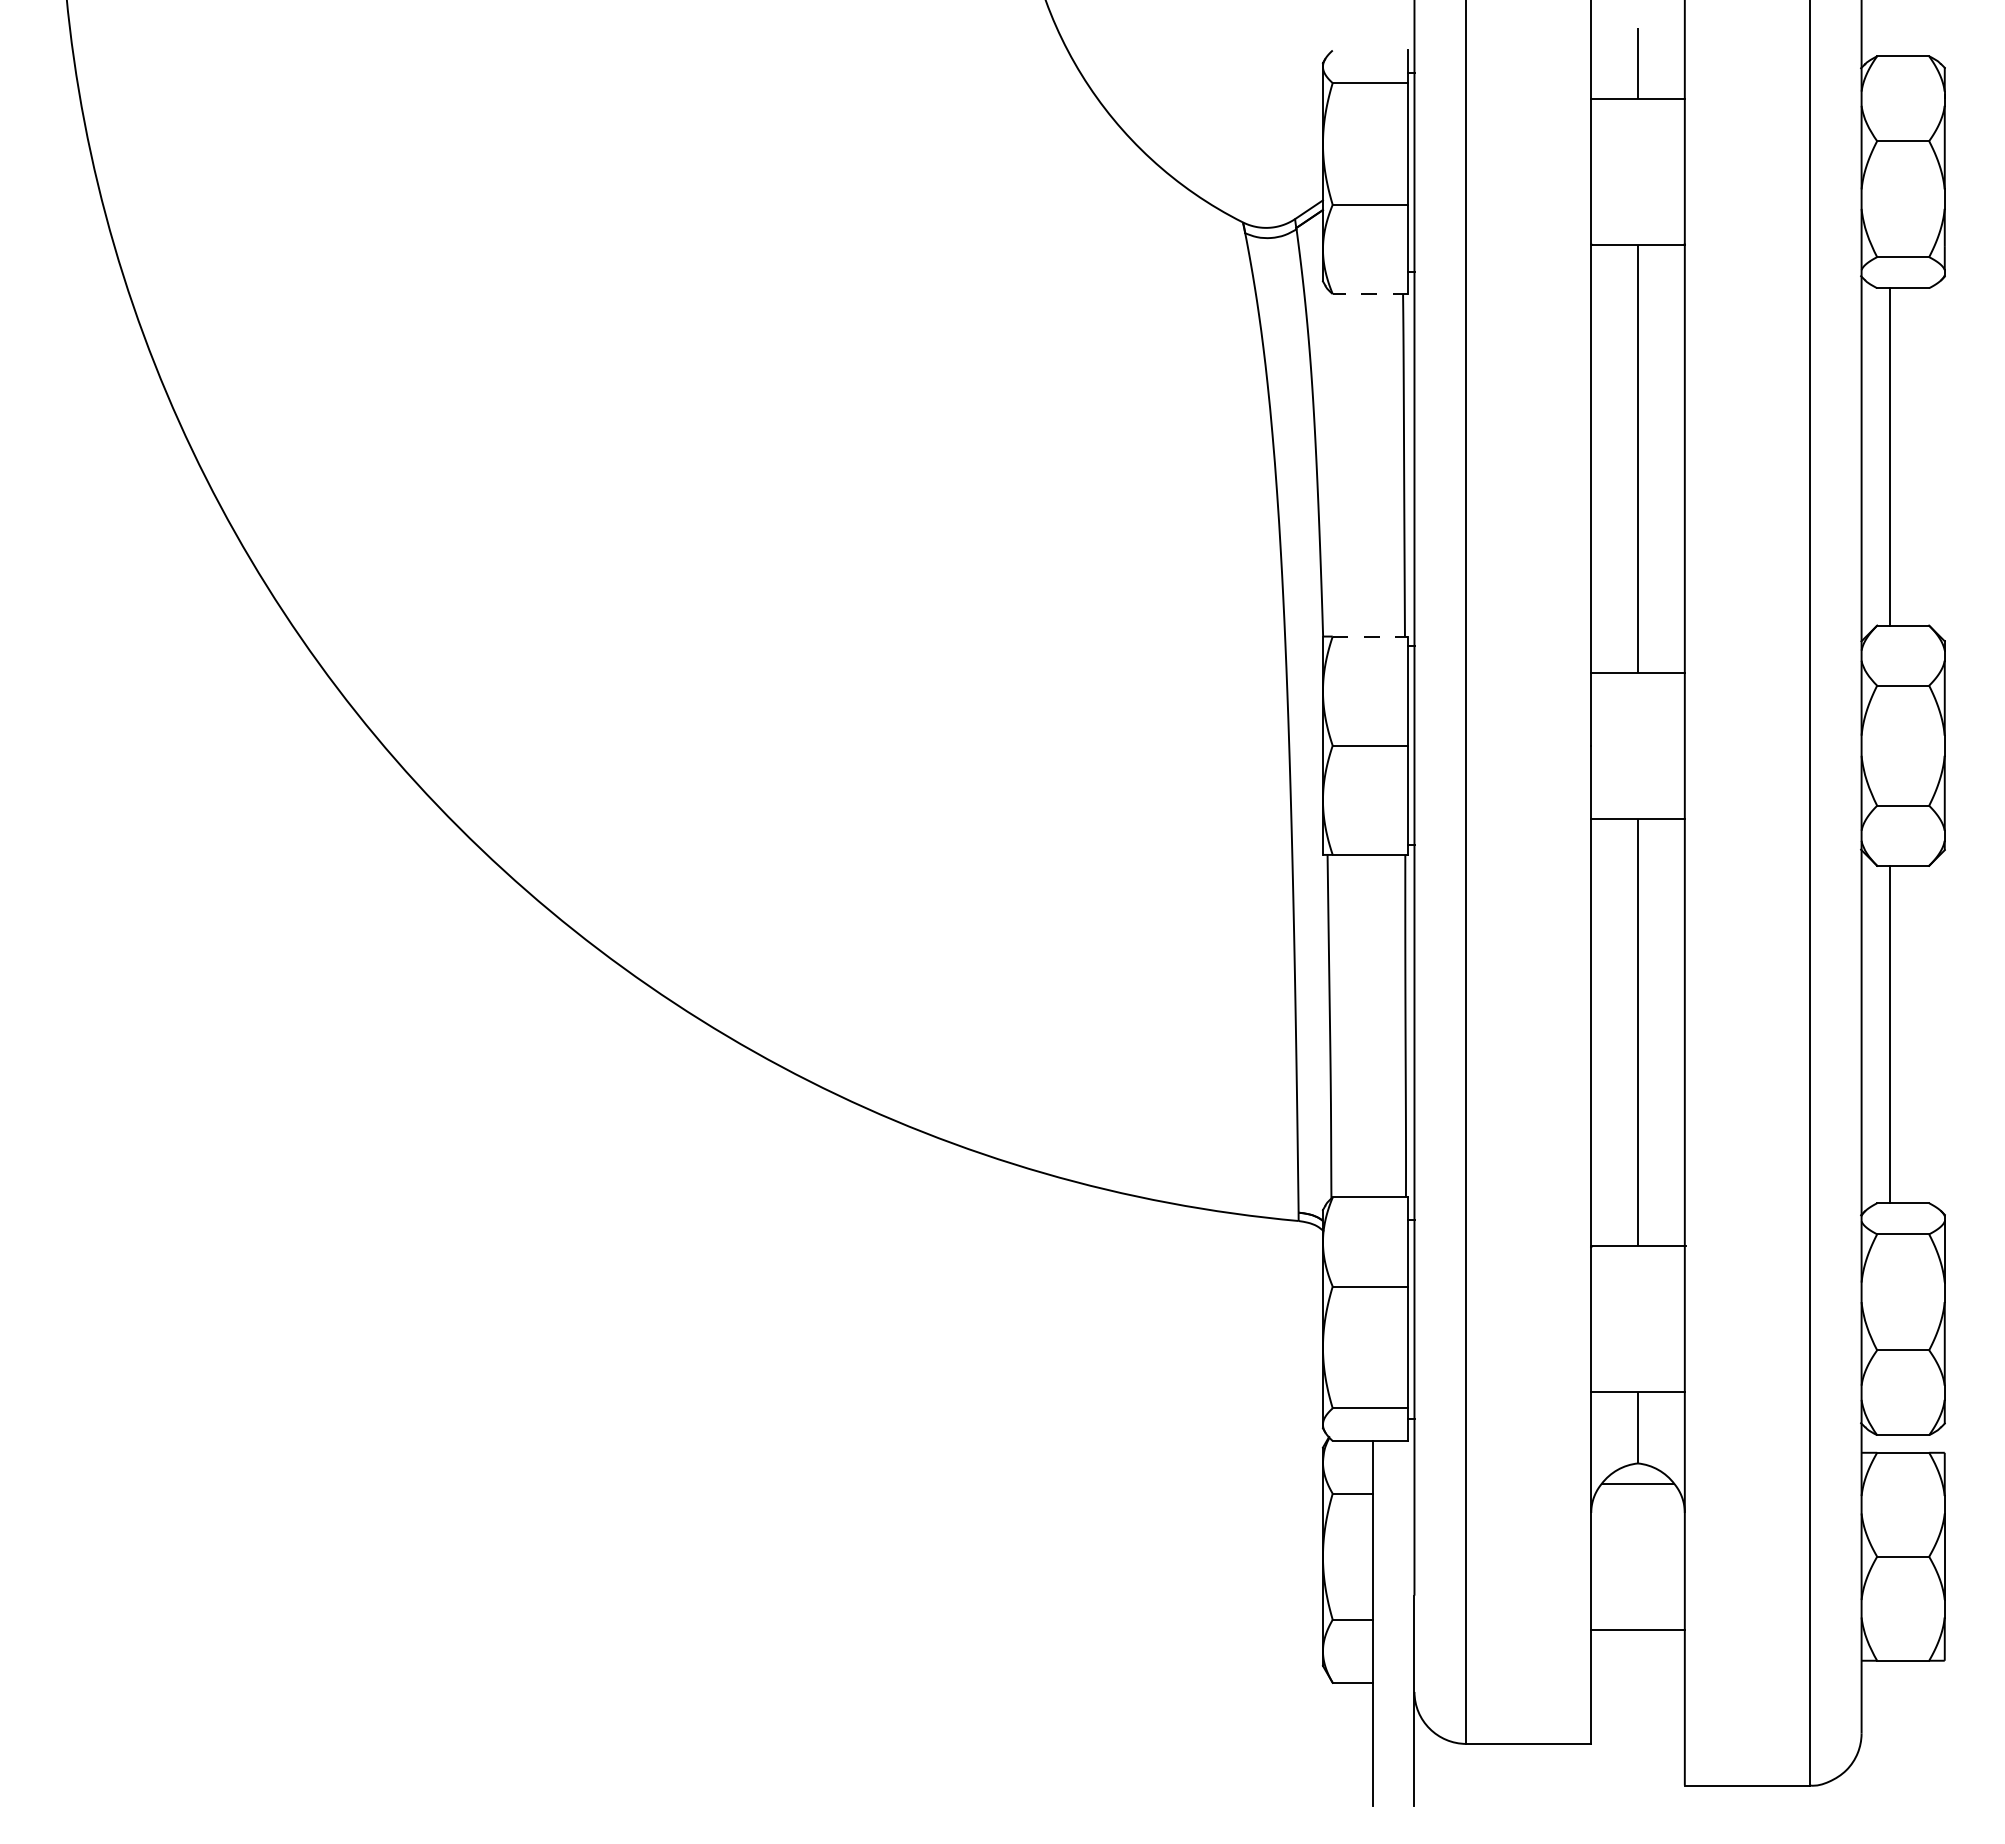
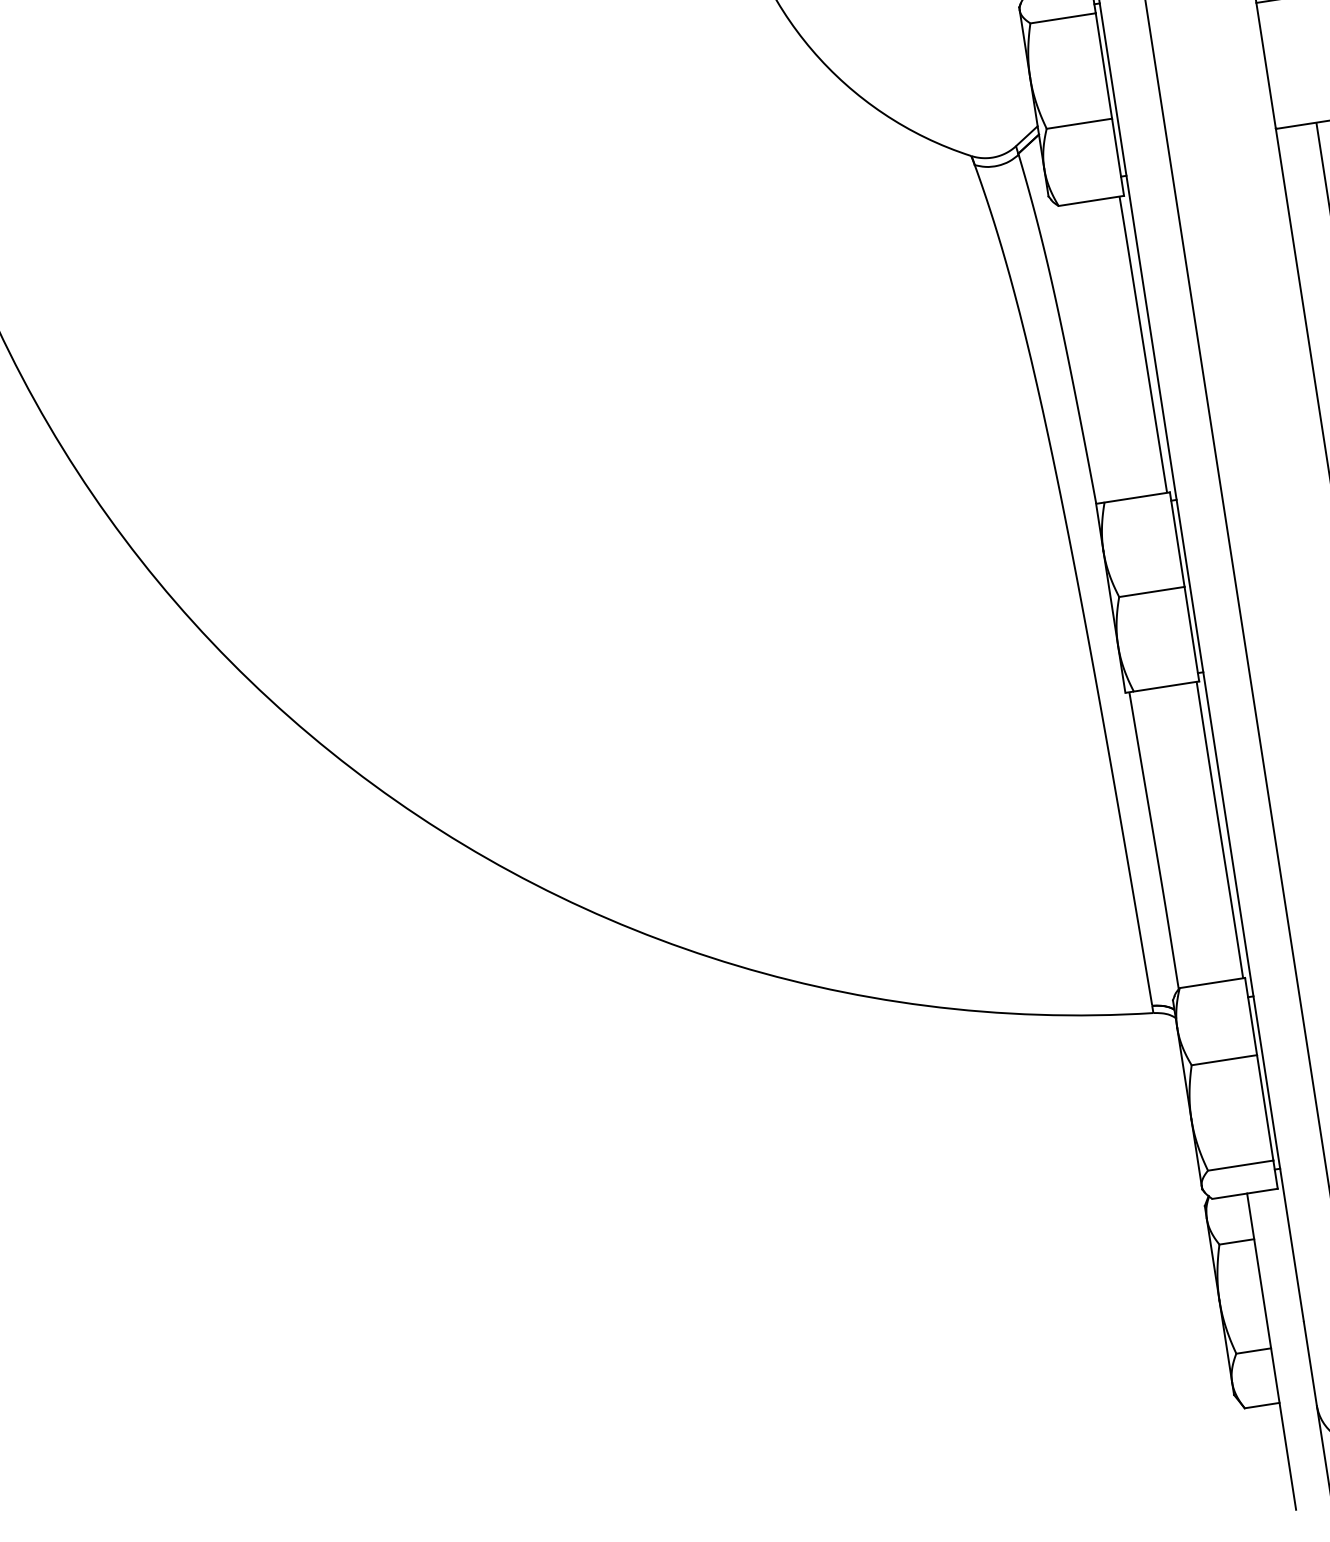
line: (1370, 294) -> (1091, 201), dashed -> solid
line: (1370, 636) -> (1137, 497), dashed -> solid

